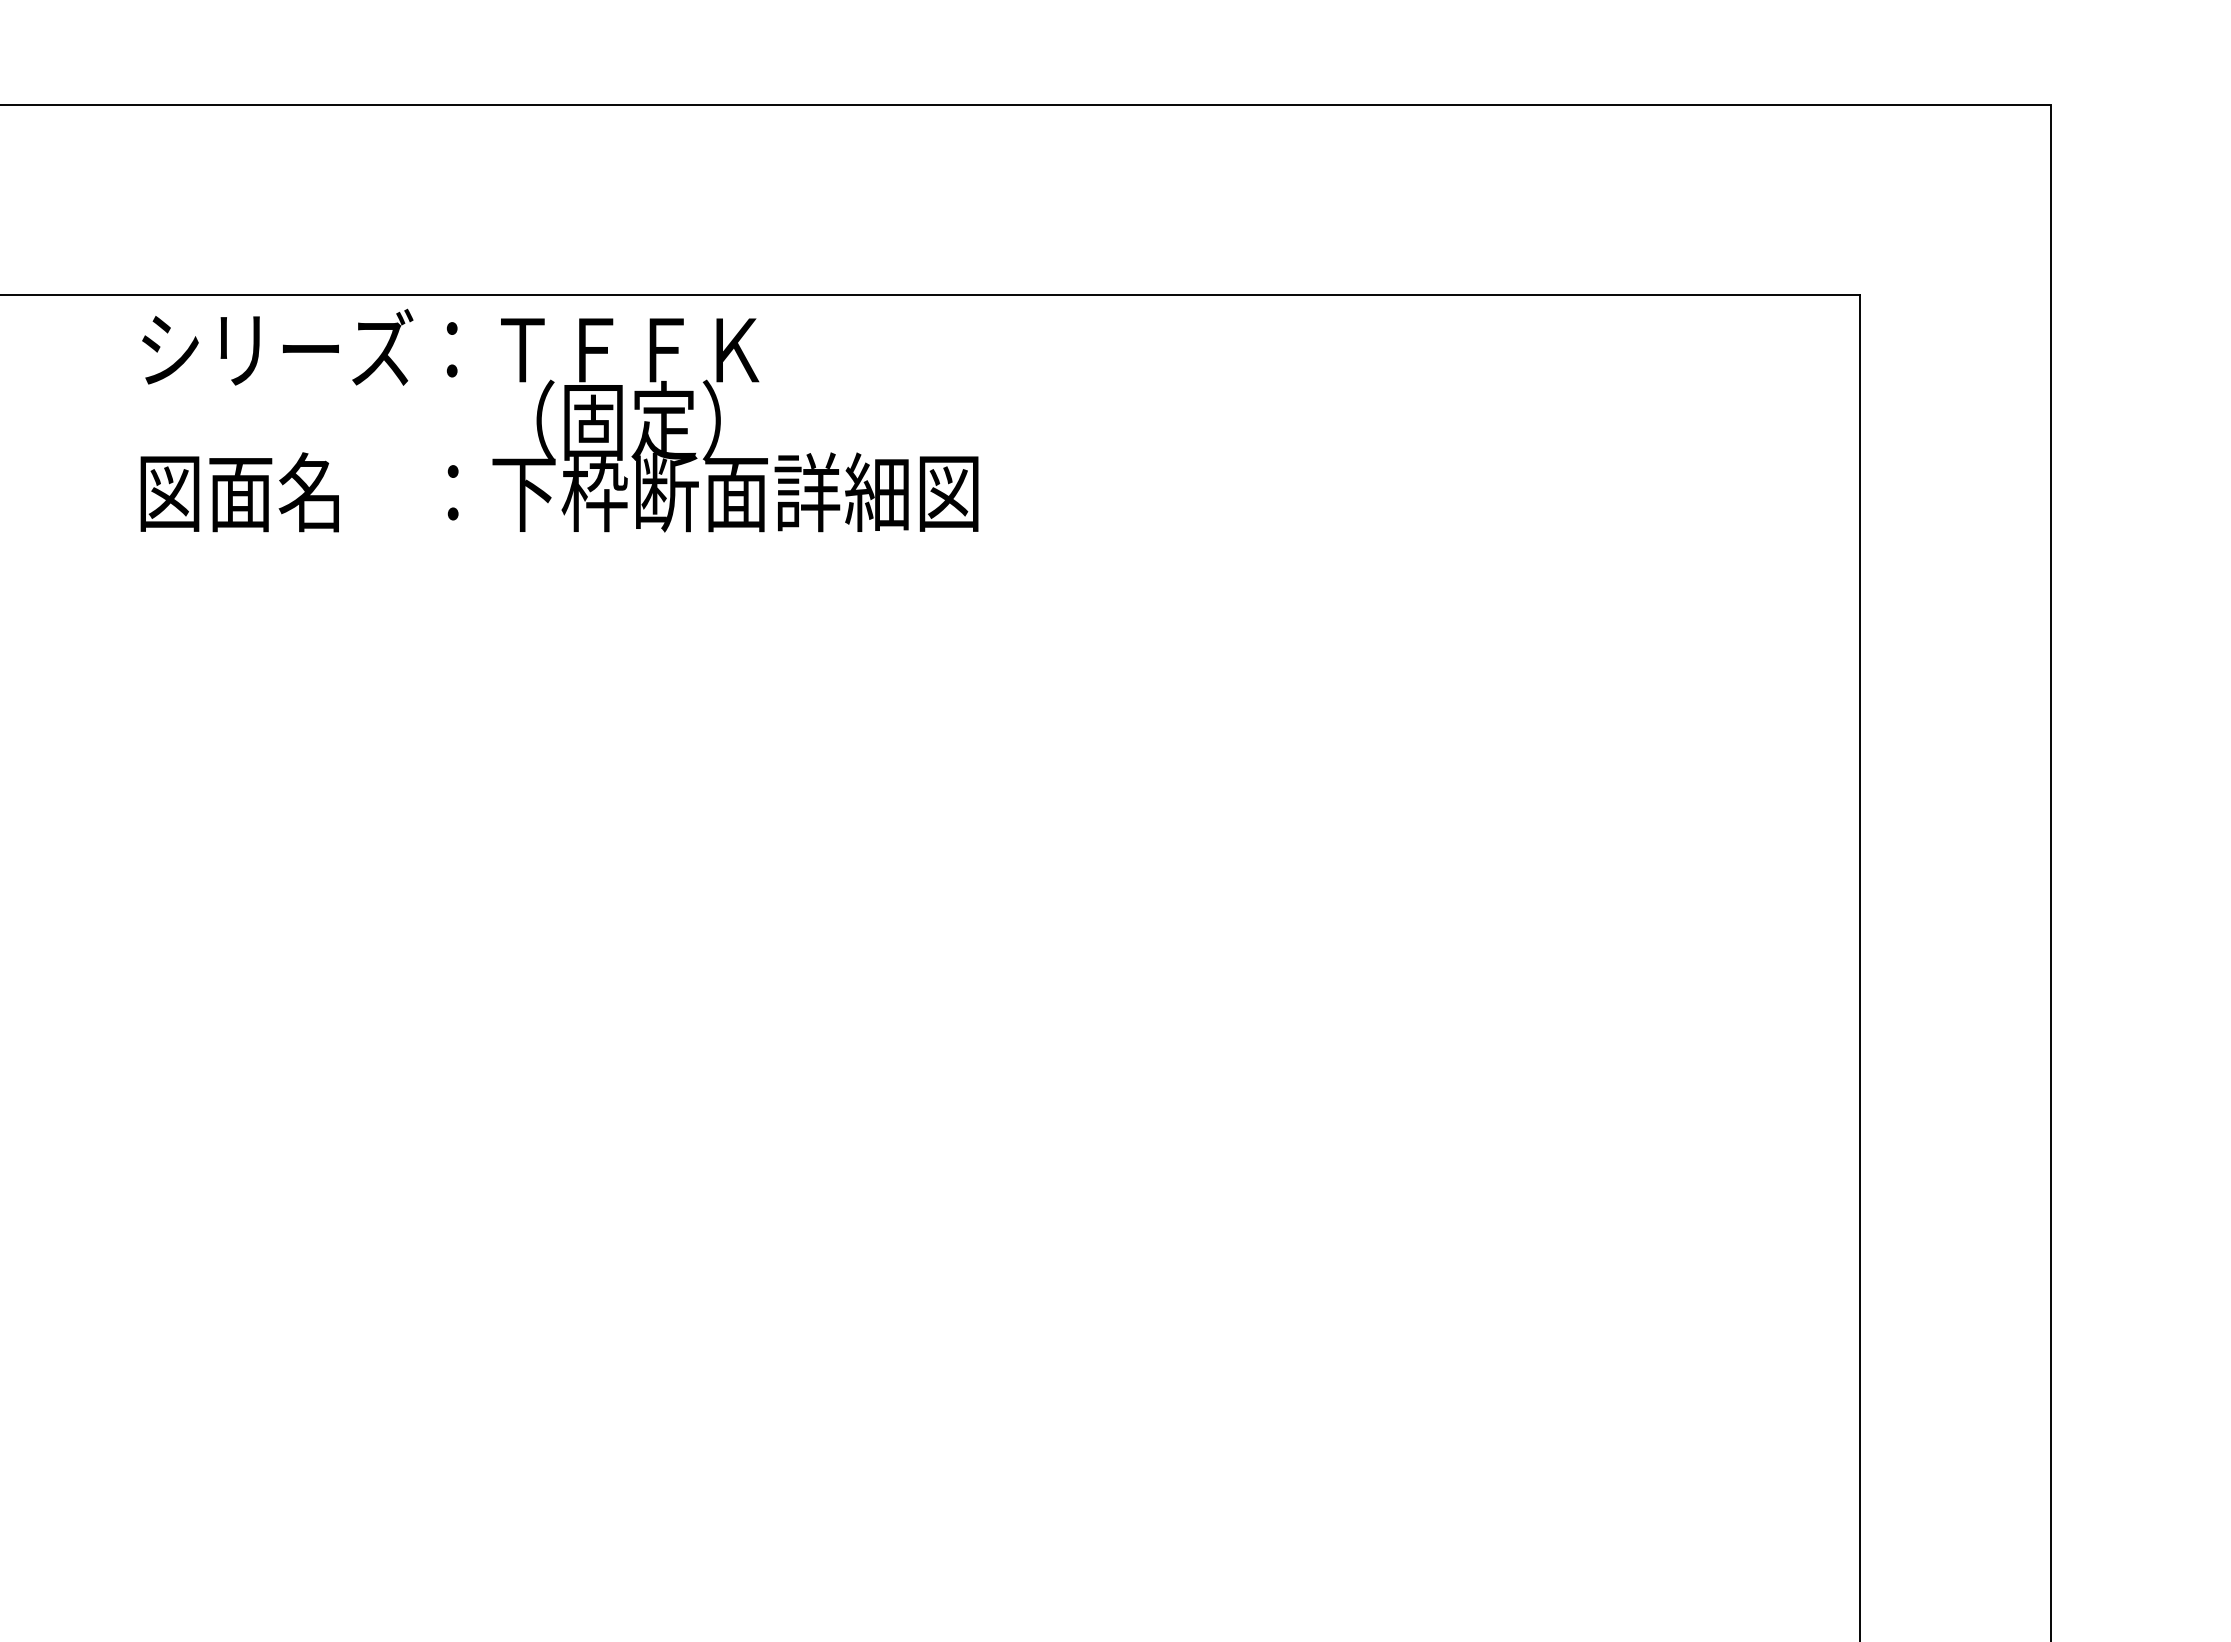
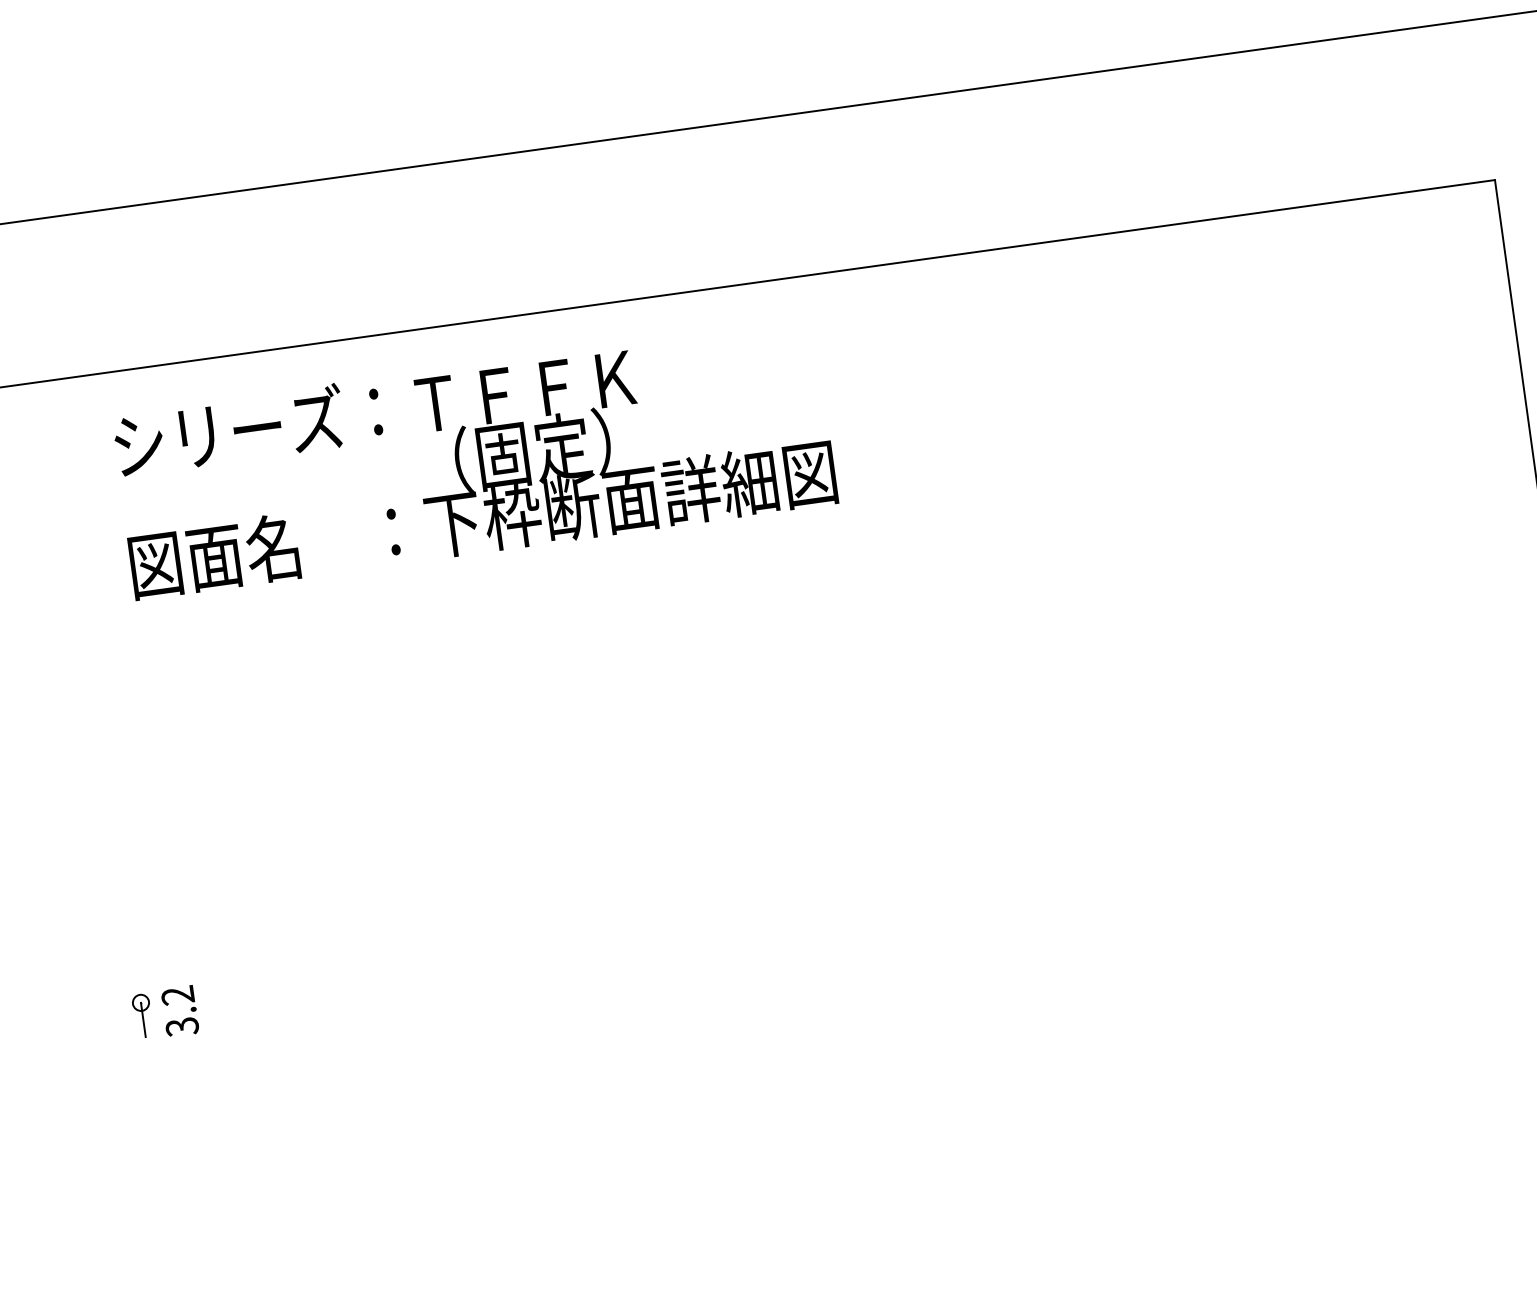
text: (559, 420) -> (474, 458), moved
part: (175, 1044) -> (166, 1005), added

